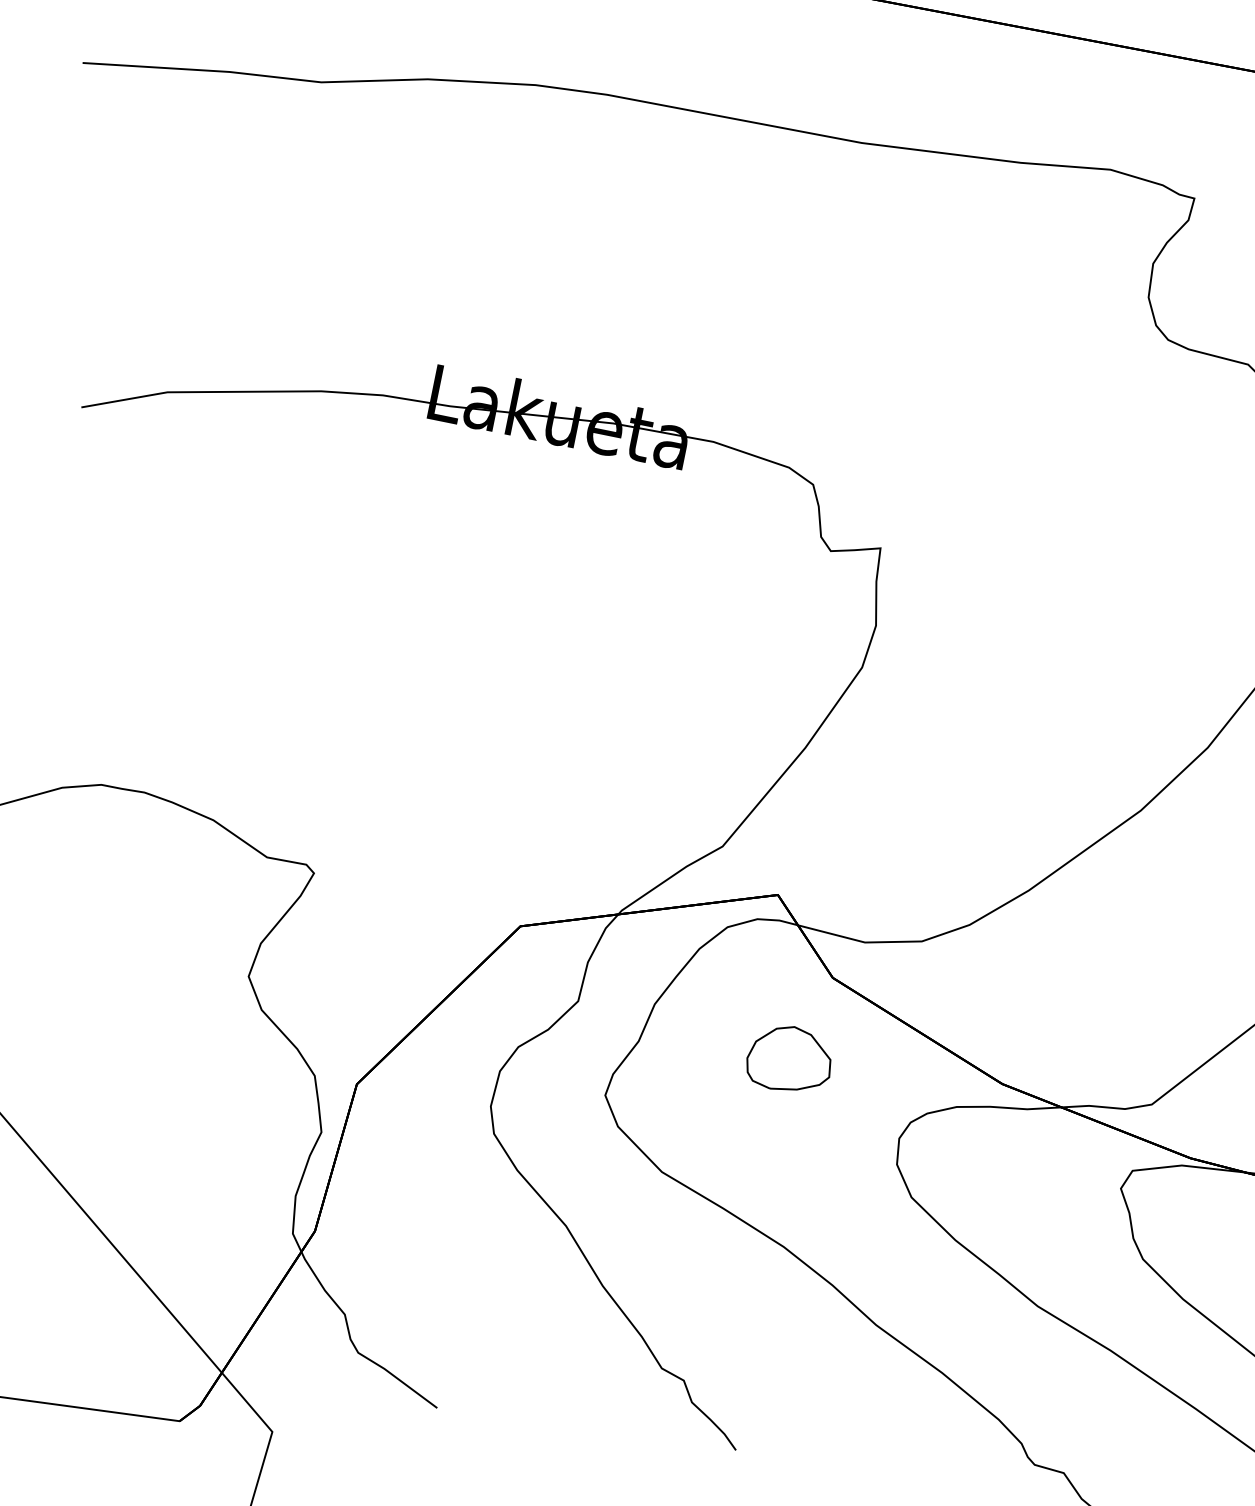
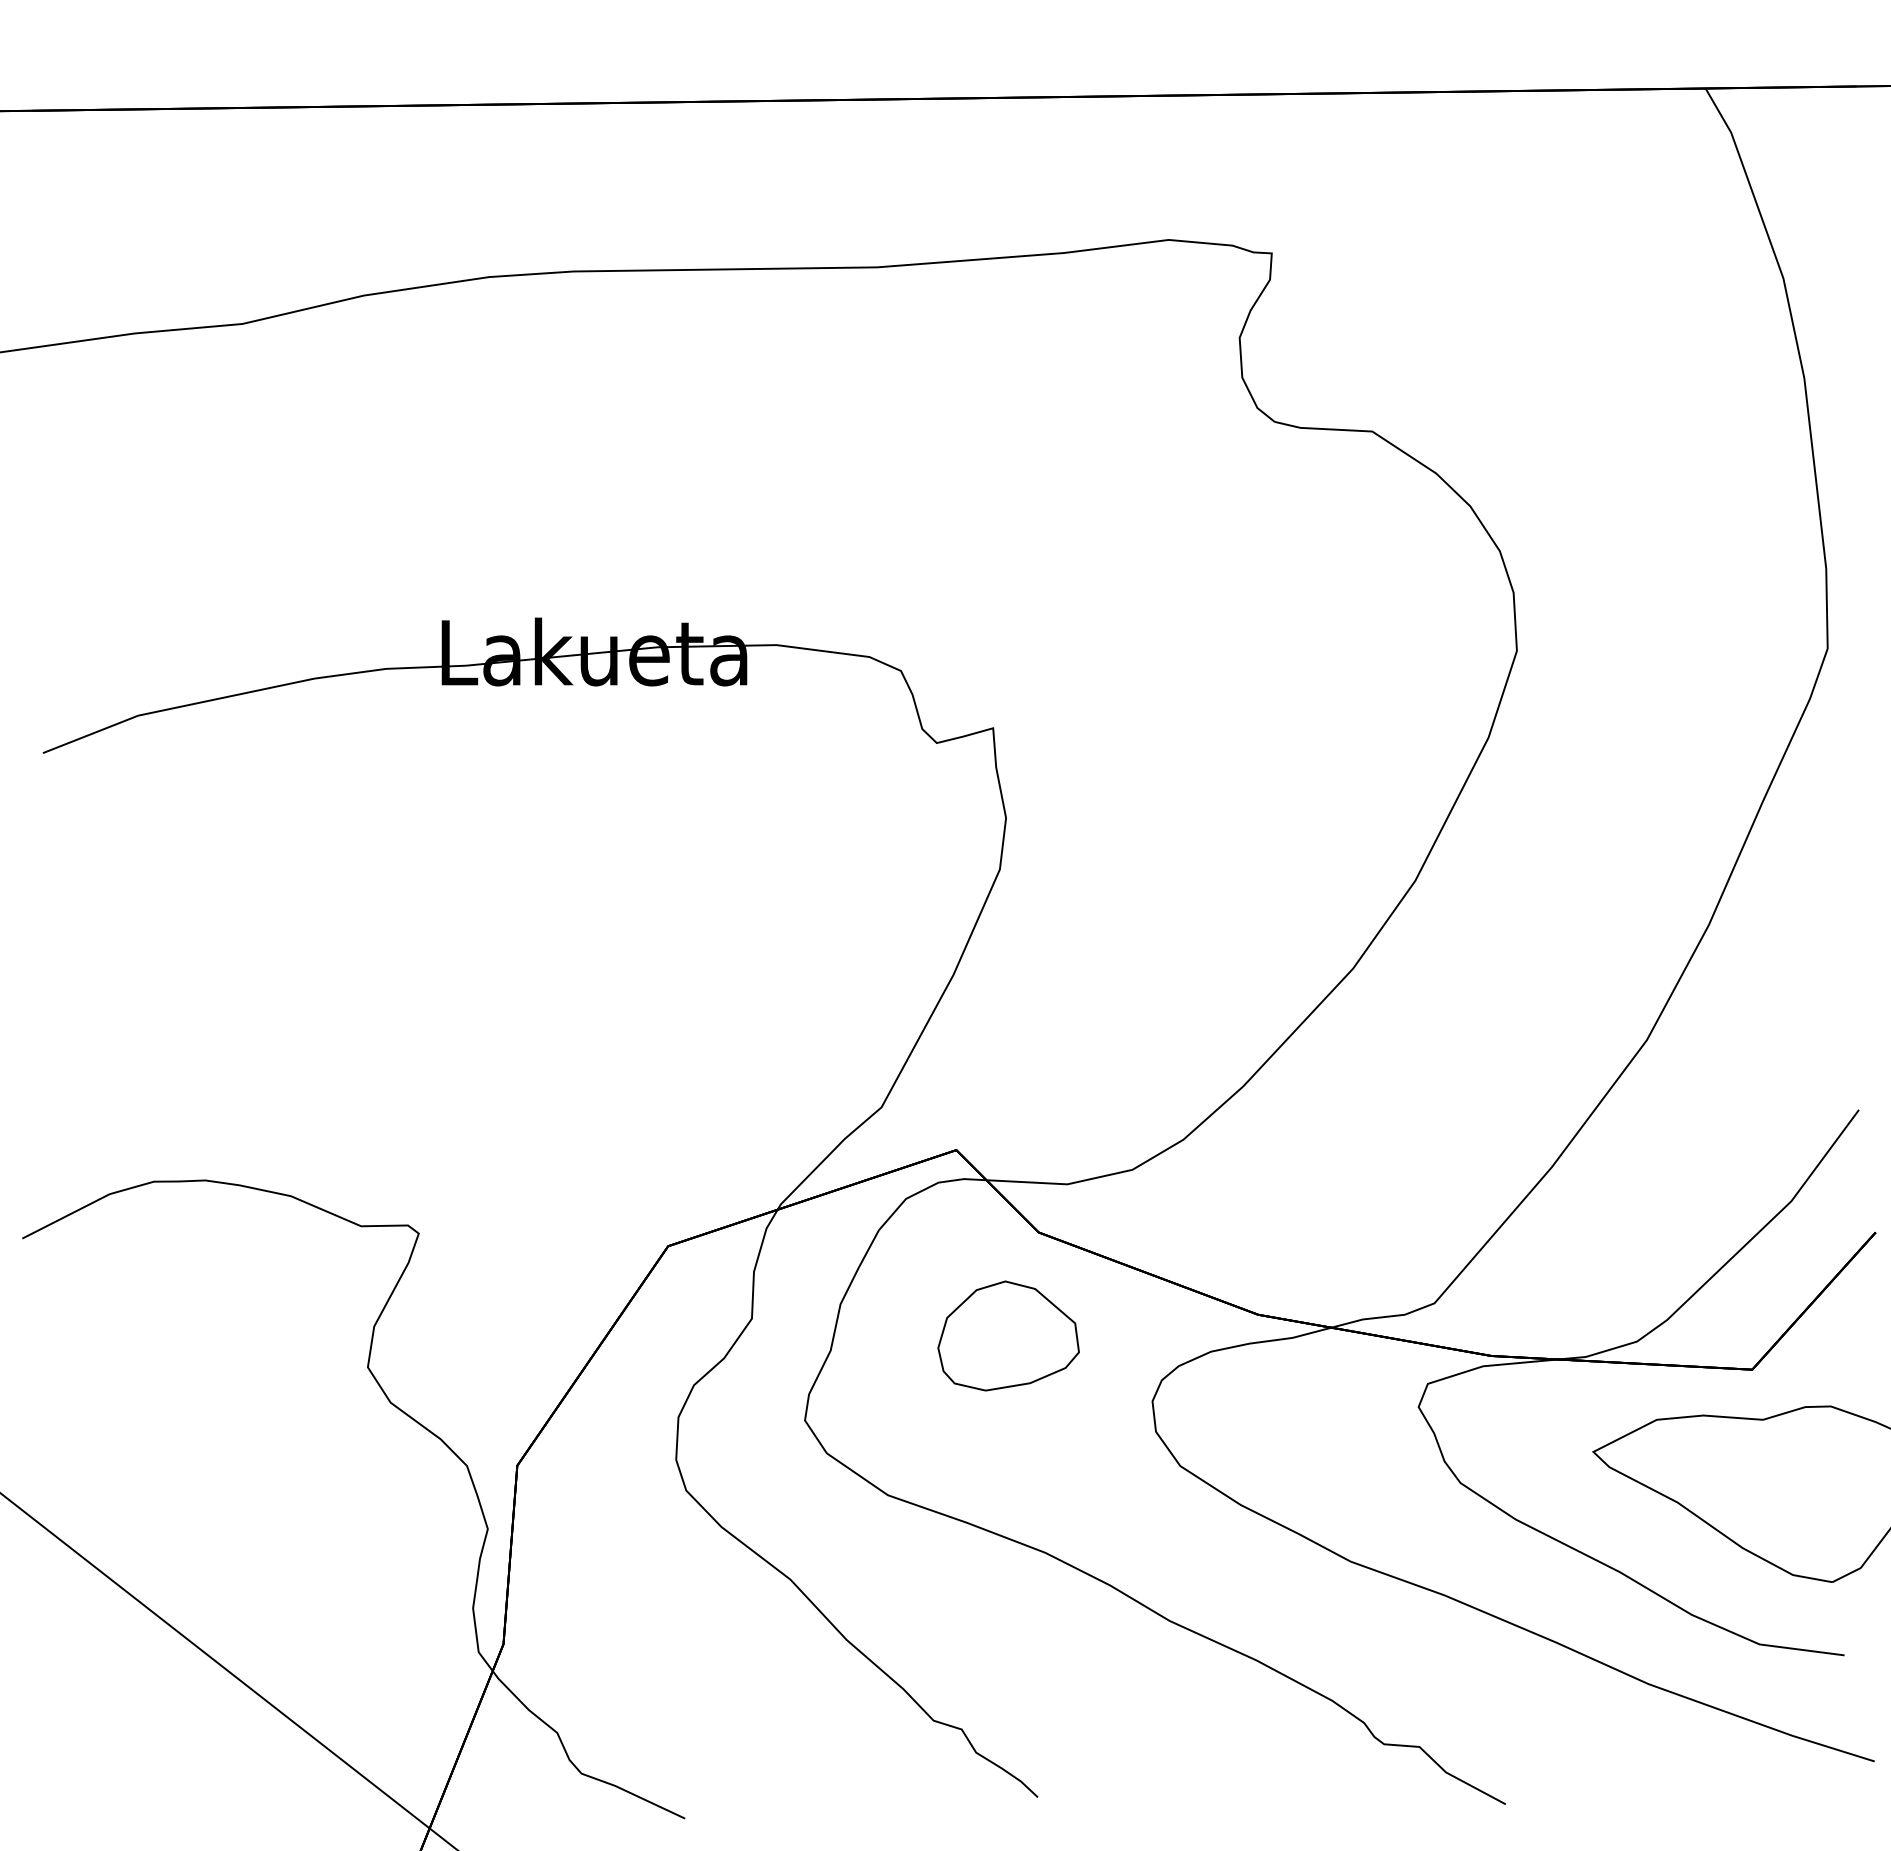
part: (789, 1058) -> (1008, 1335), size x1.43

